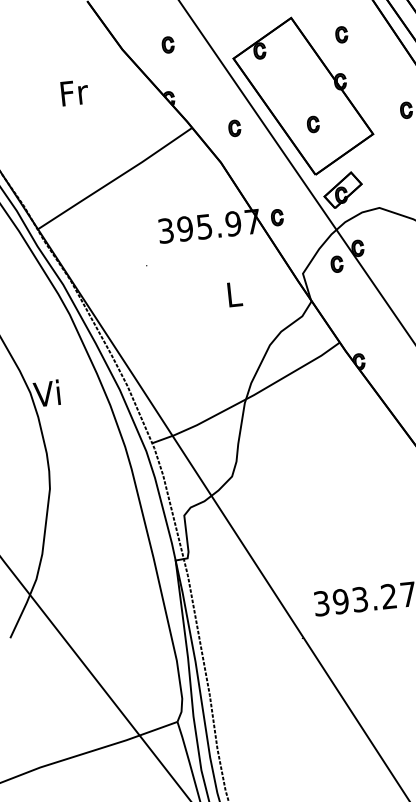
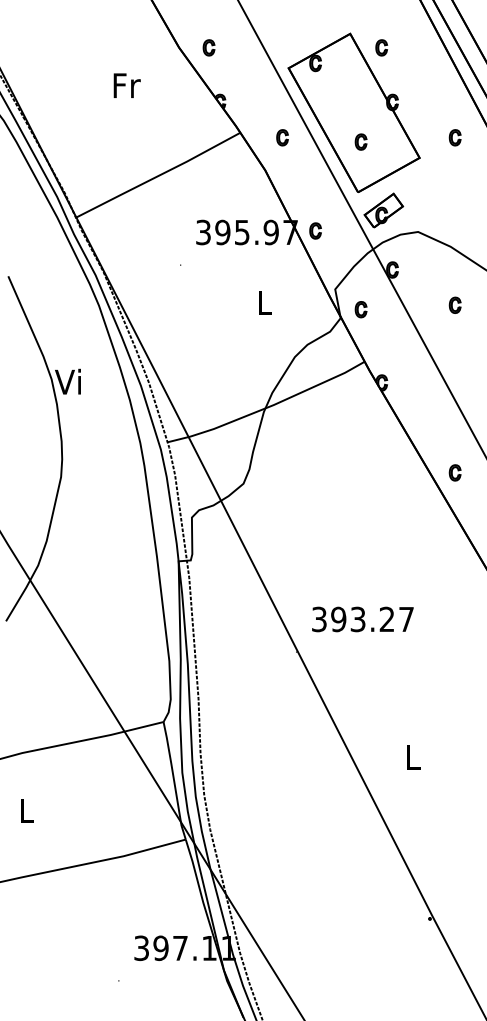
part: (341, 34) -> (381, 47), moved
part: (167, 44) -> (208, 47), moved
part: (336, 264) -> (360, 309), moved

